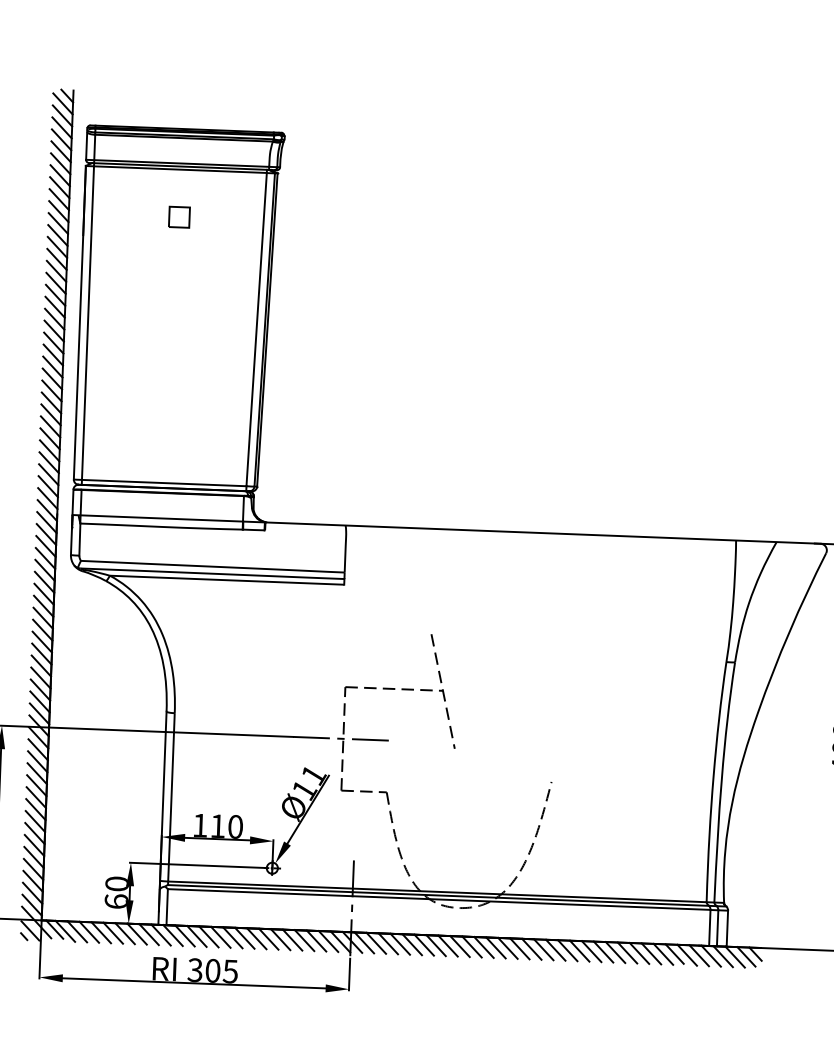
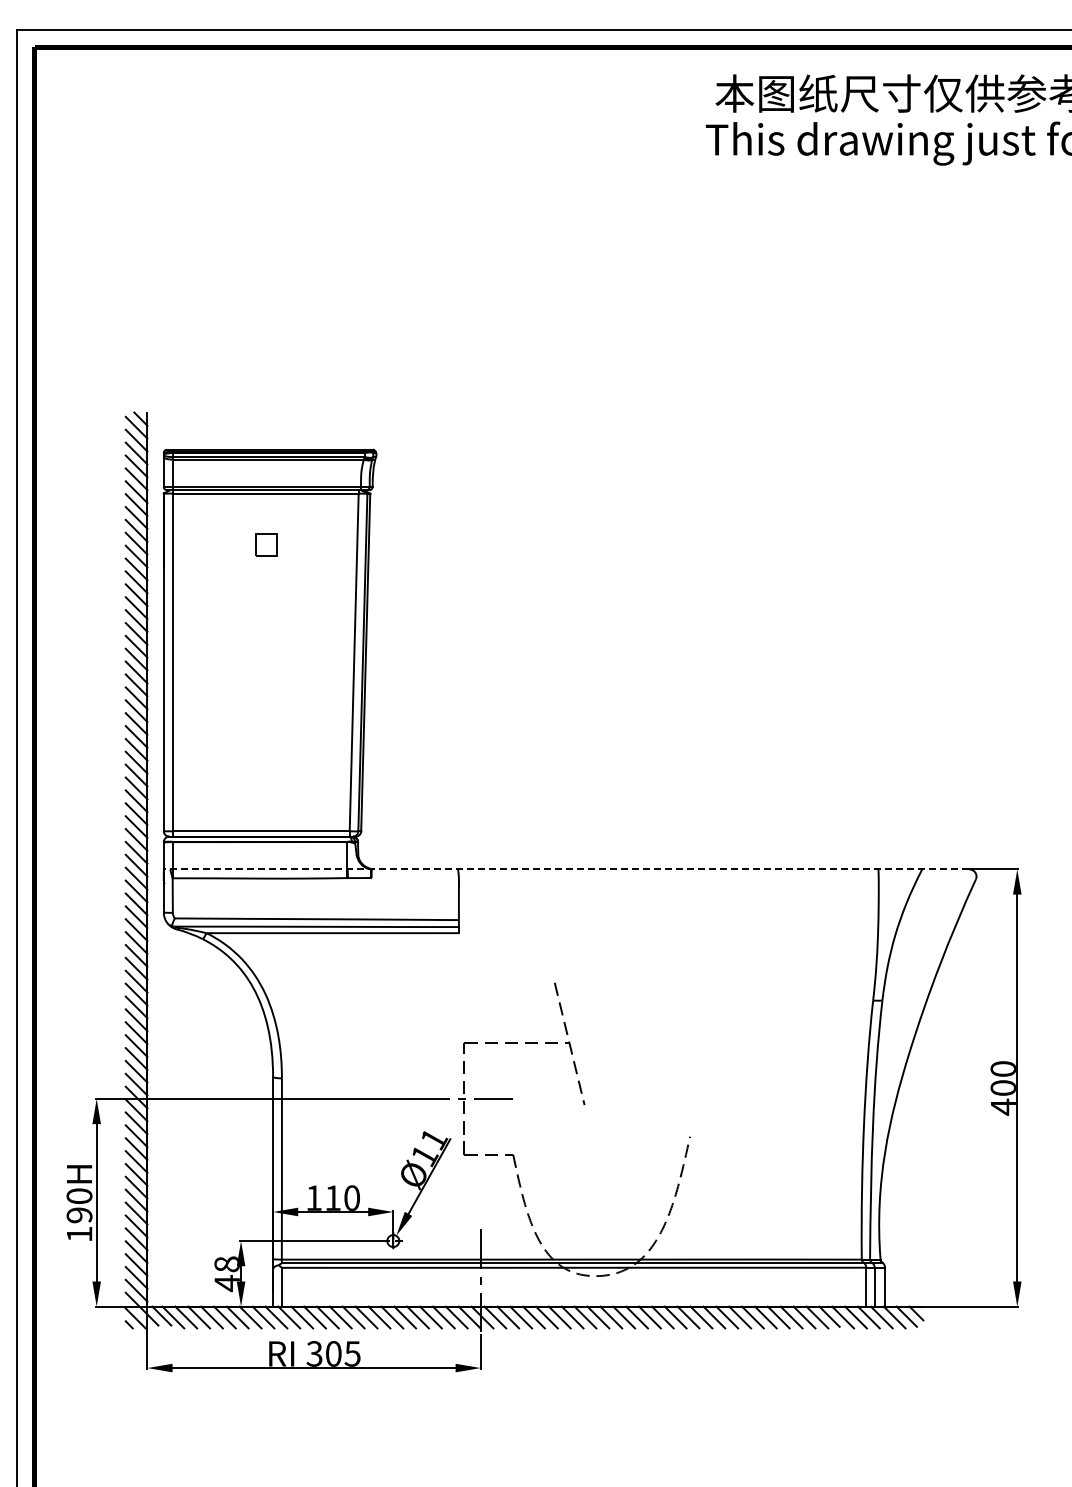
line: (446, 529) -> (566, 869), solid -> dashed
text: (116, 893) -> (226, 1274), 60 -> 48

